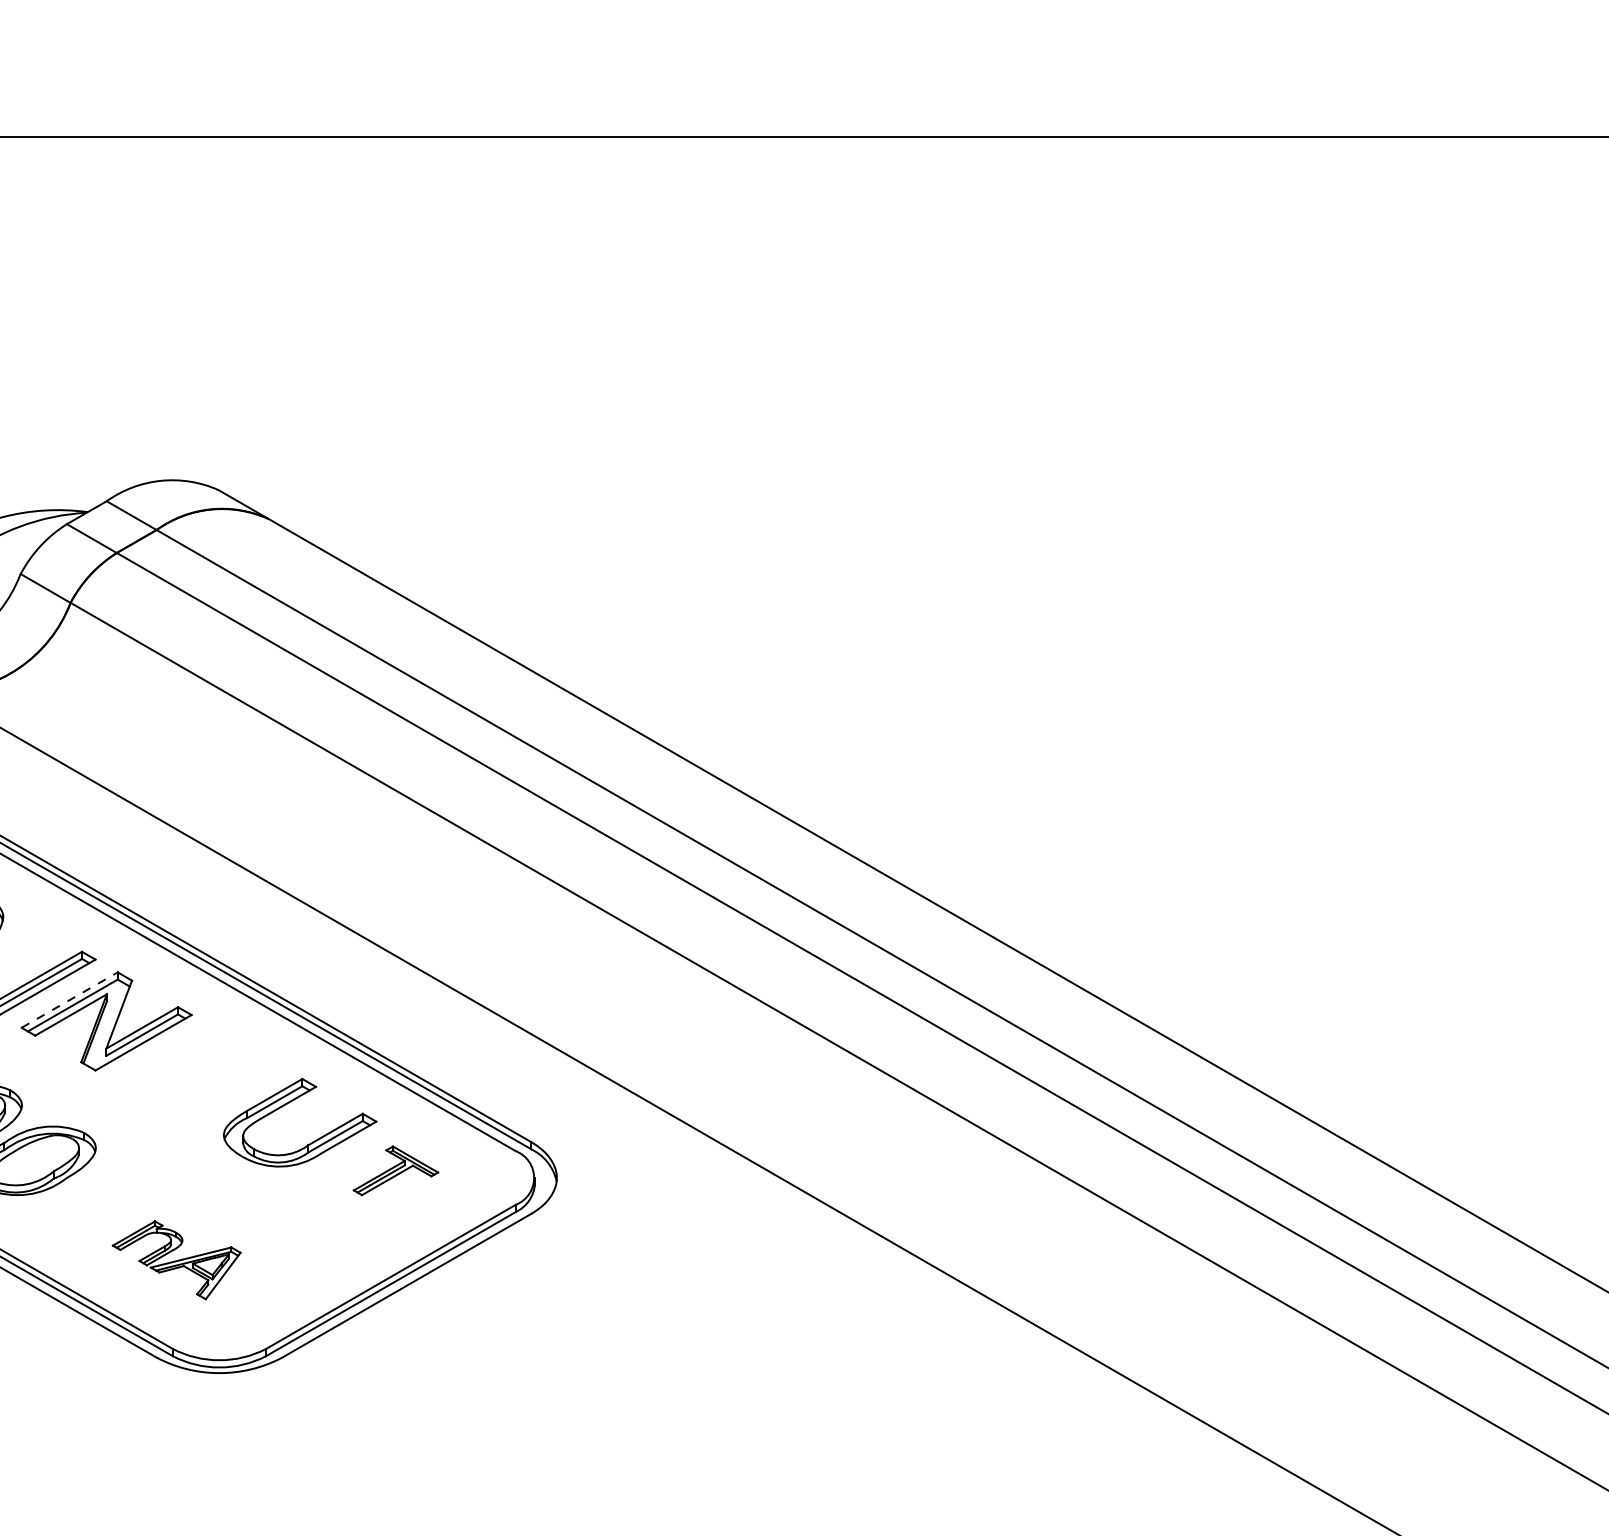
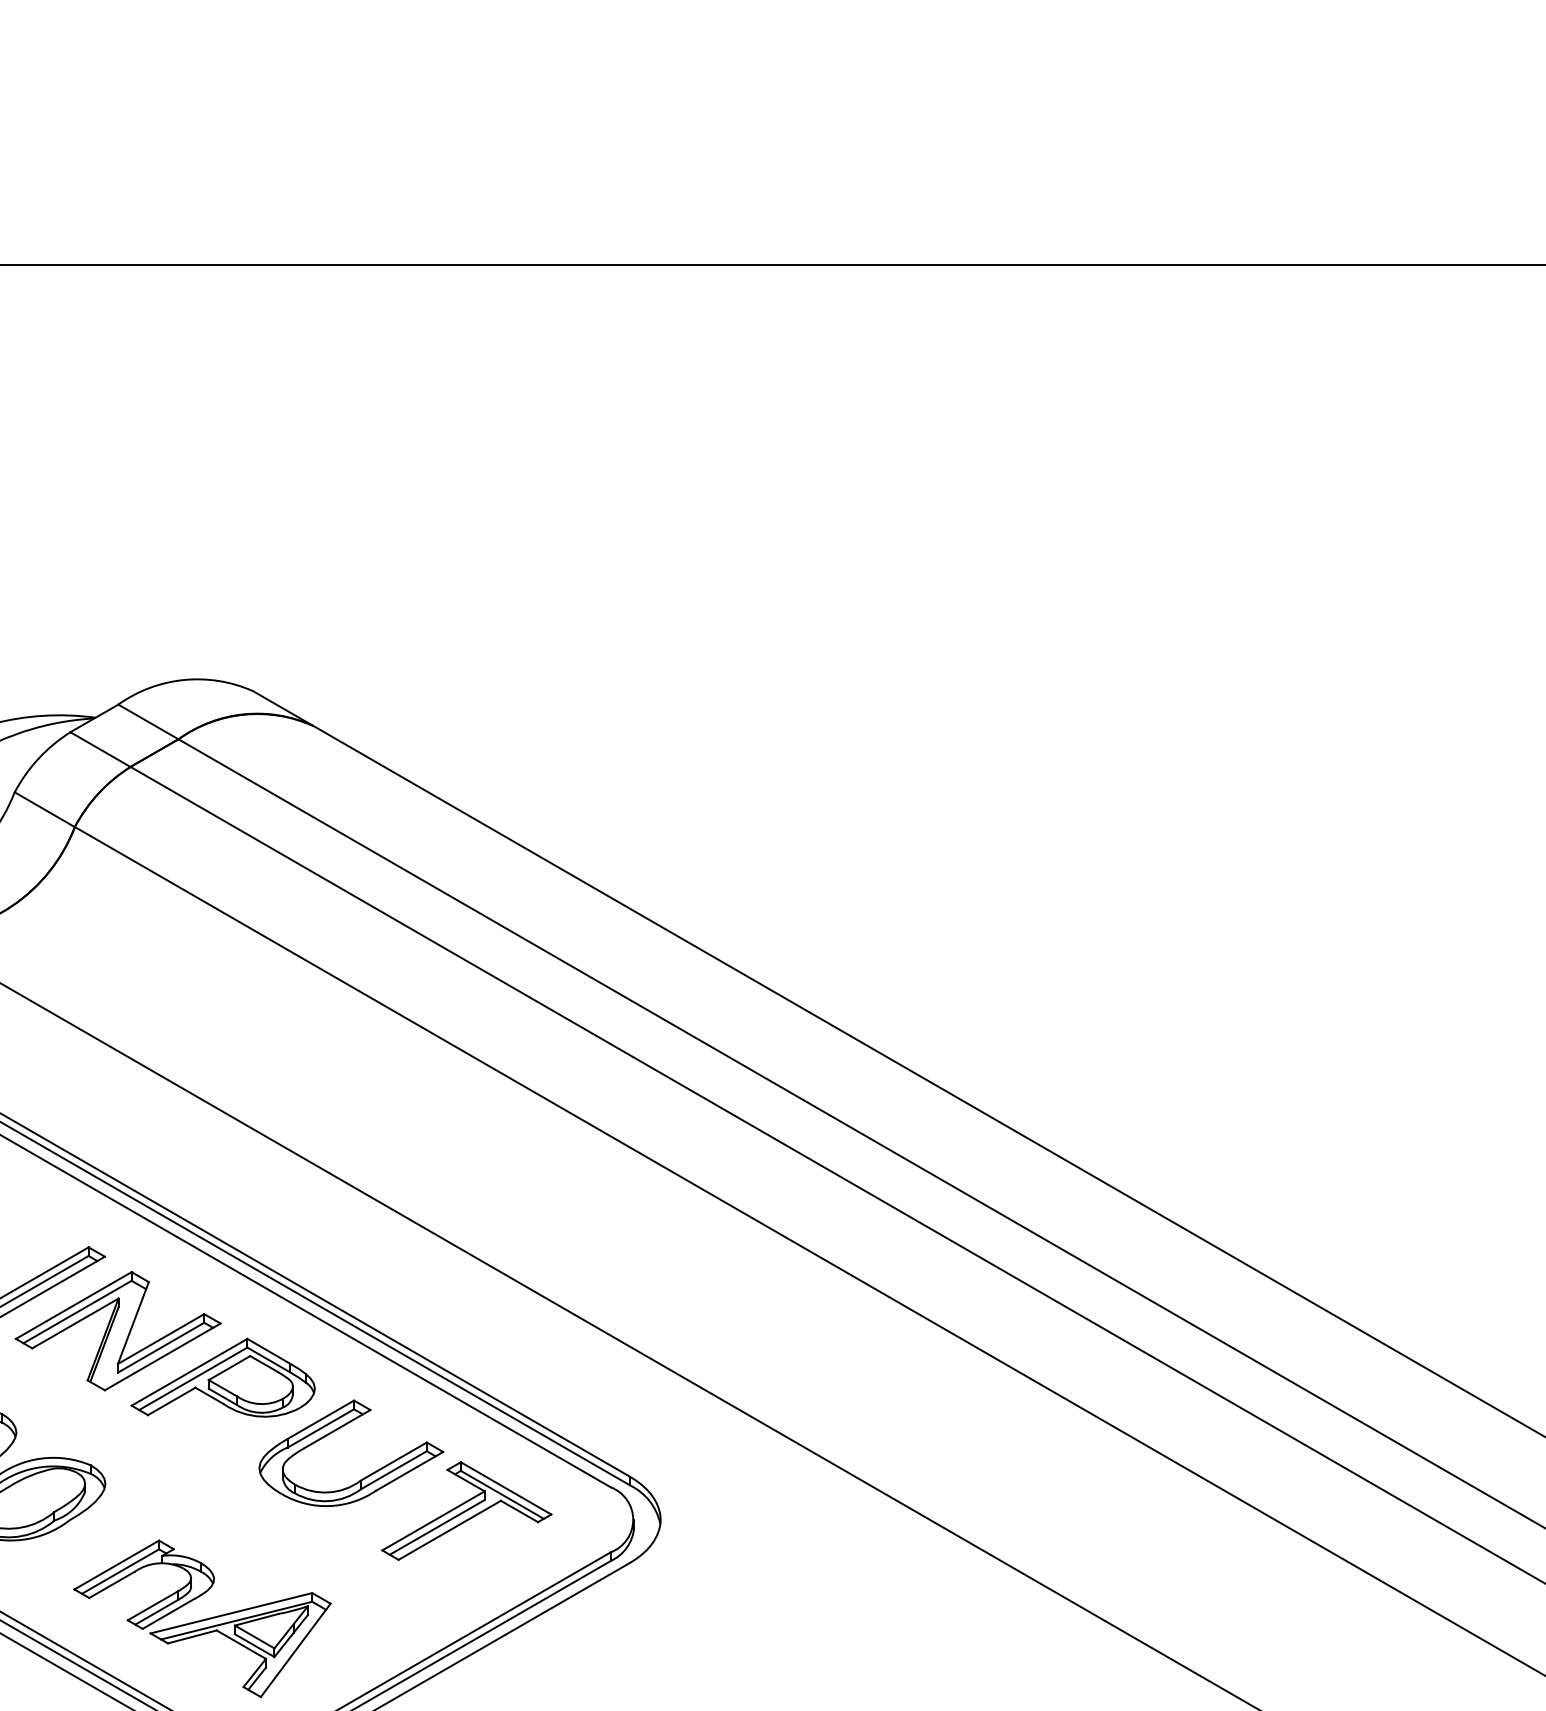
line: (70, 999) -> (74, 1304), dashed -> solid
part: (193, 1059) -> (222, 1377), added
part: (395, 1170) -> (466, 1510), size x1.67
part: (176, 1260) -> (202, 1619), size x1.67

